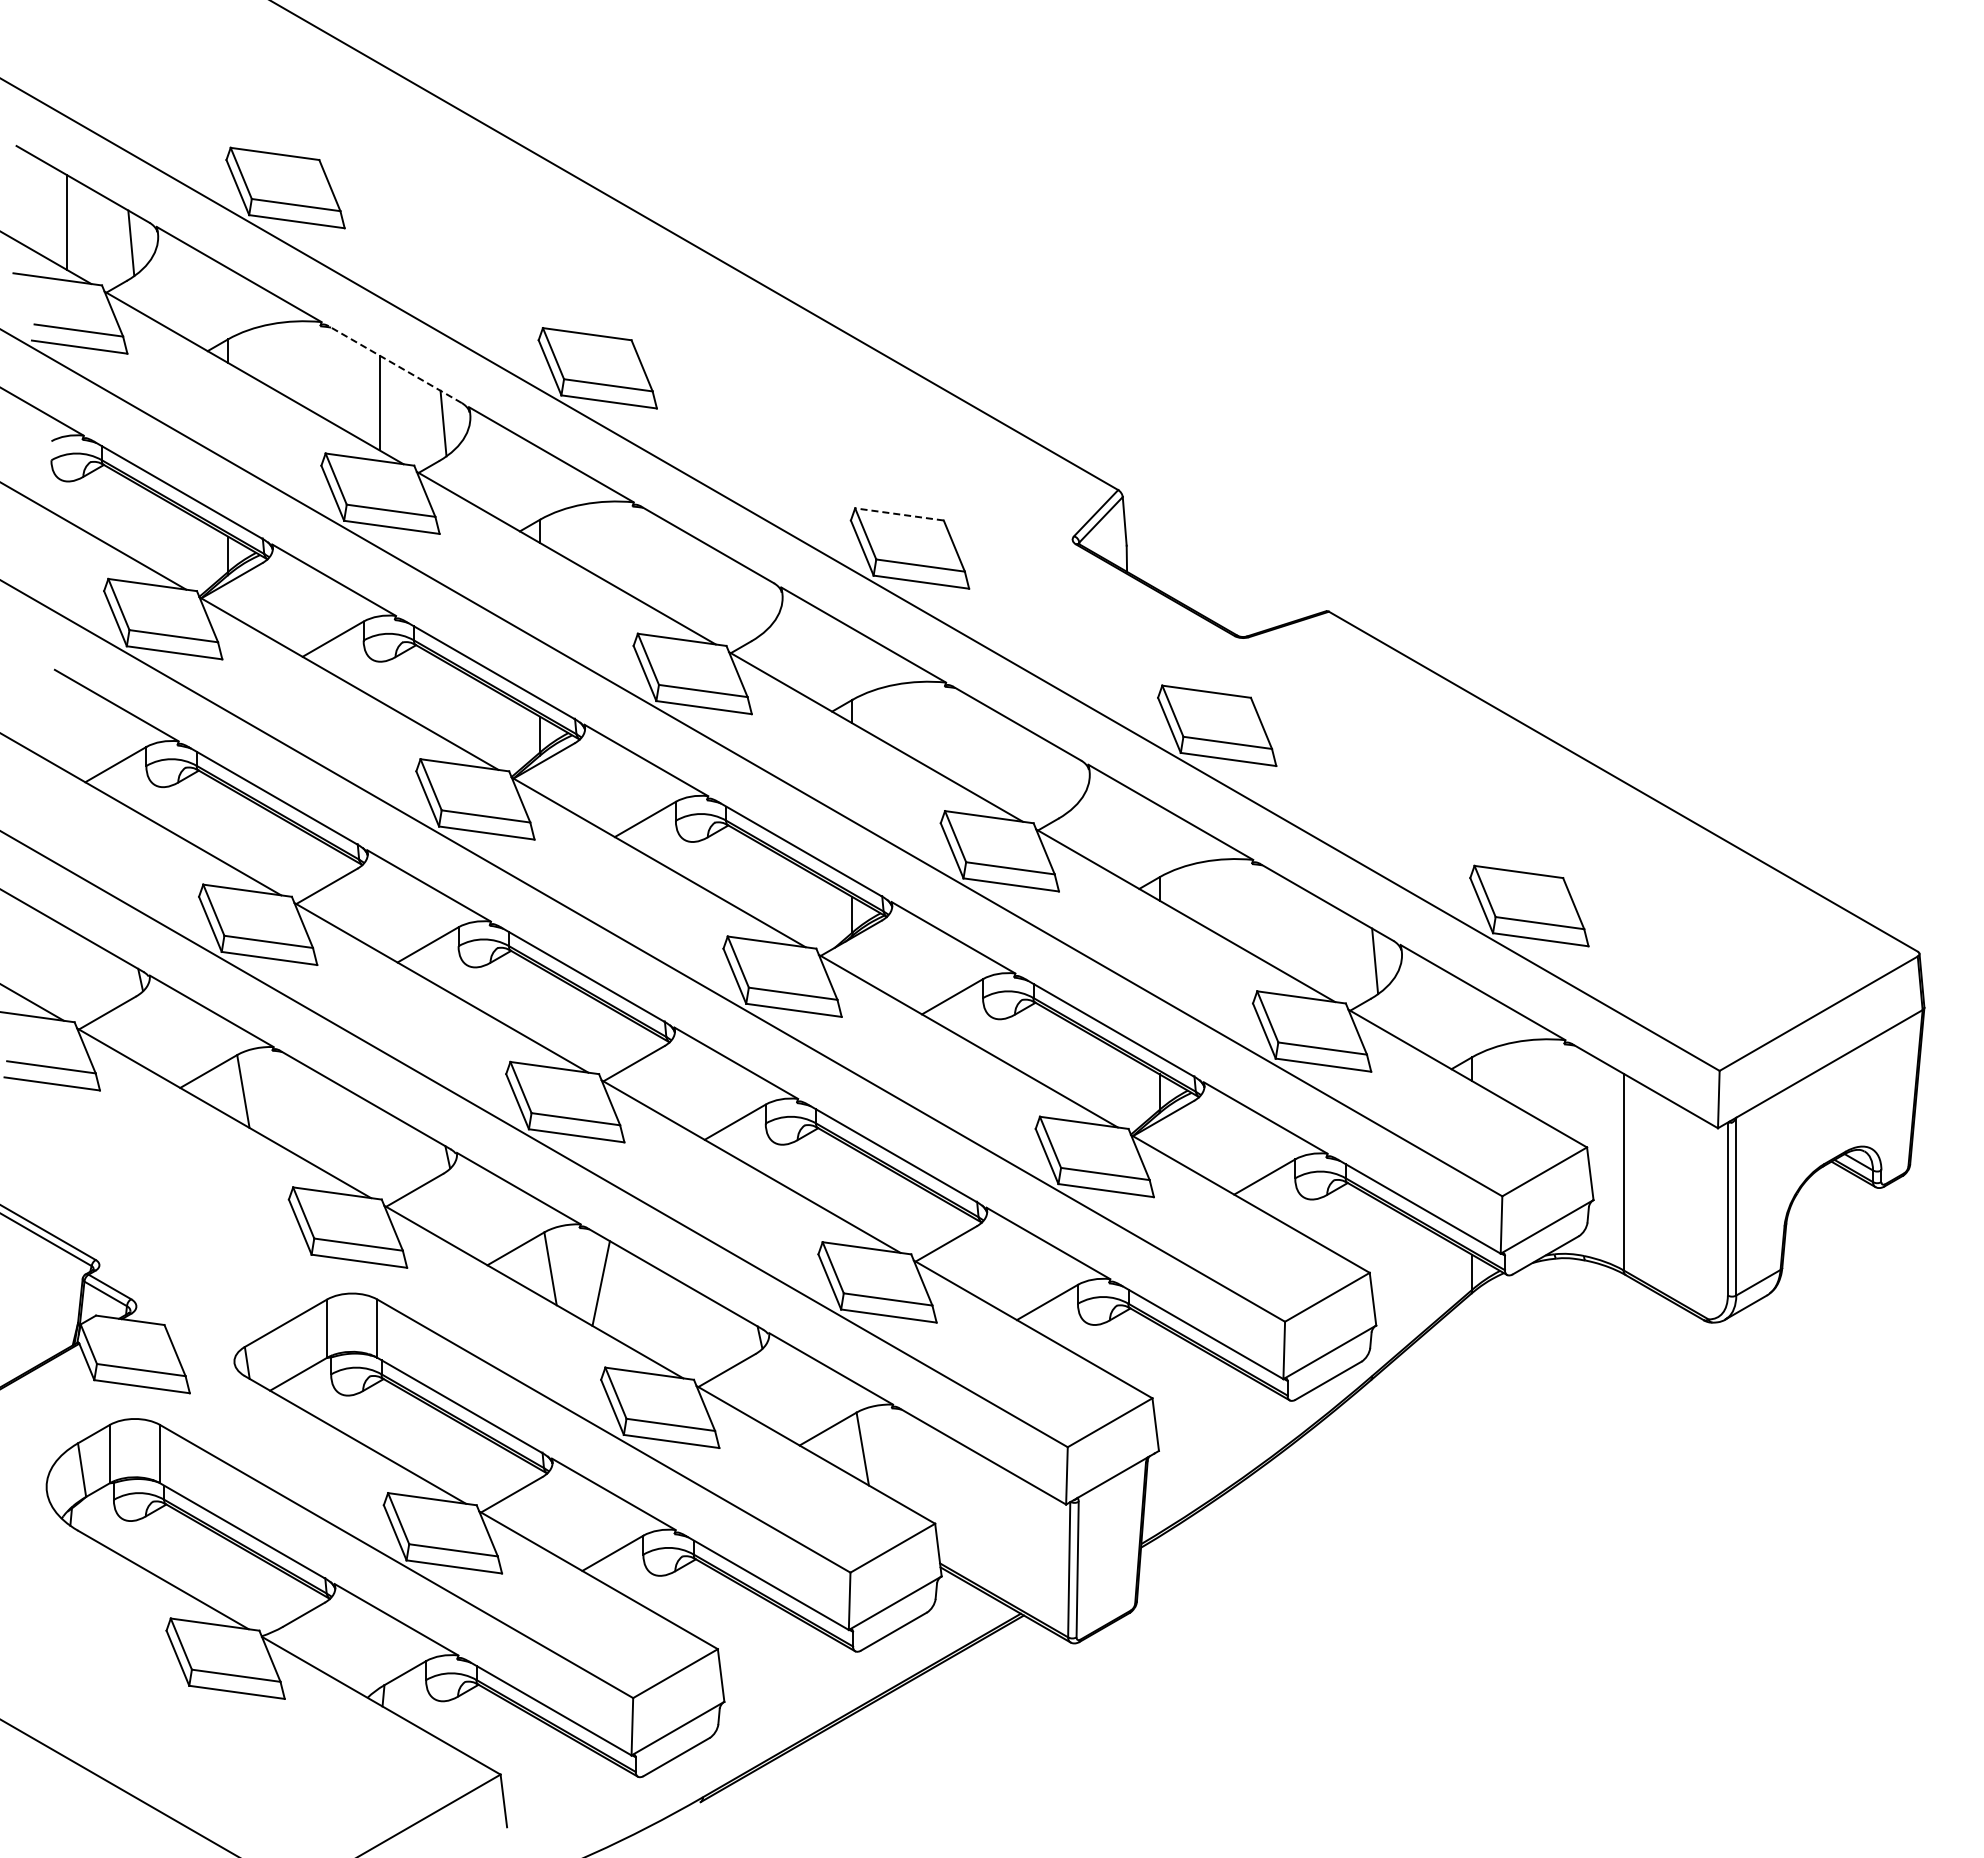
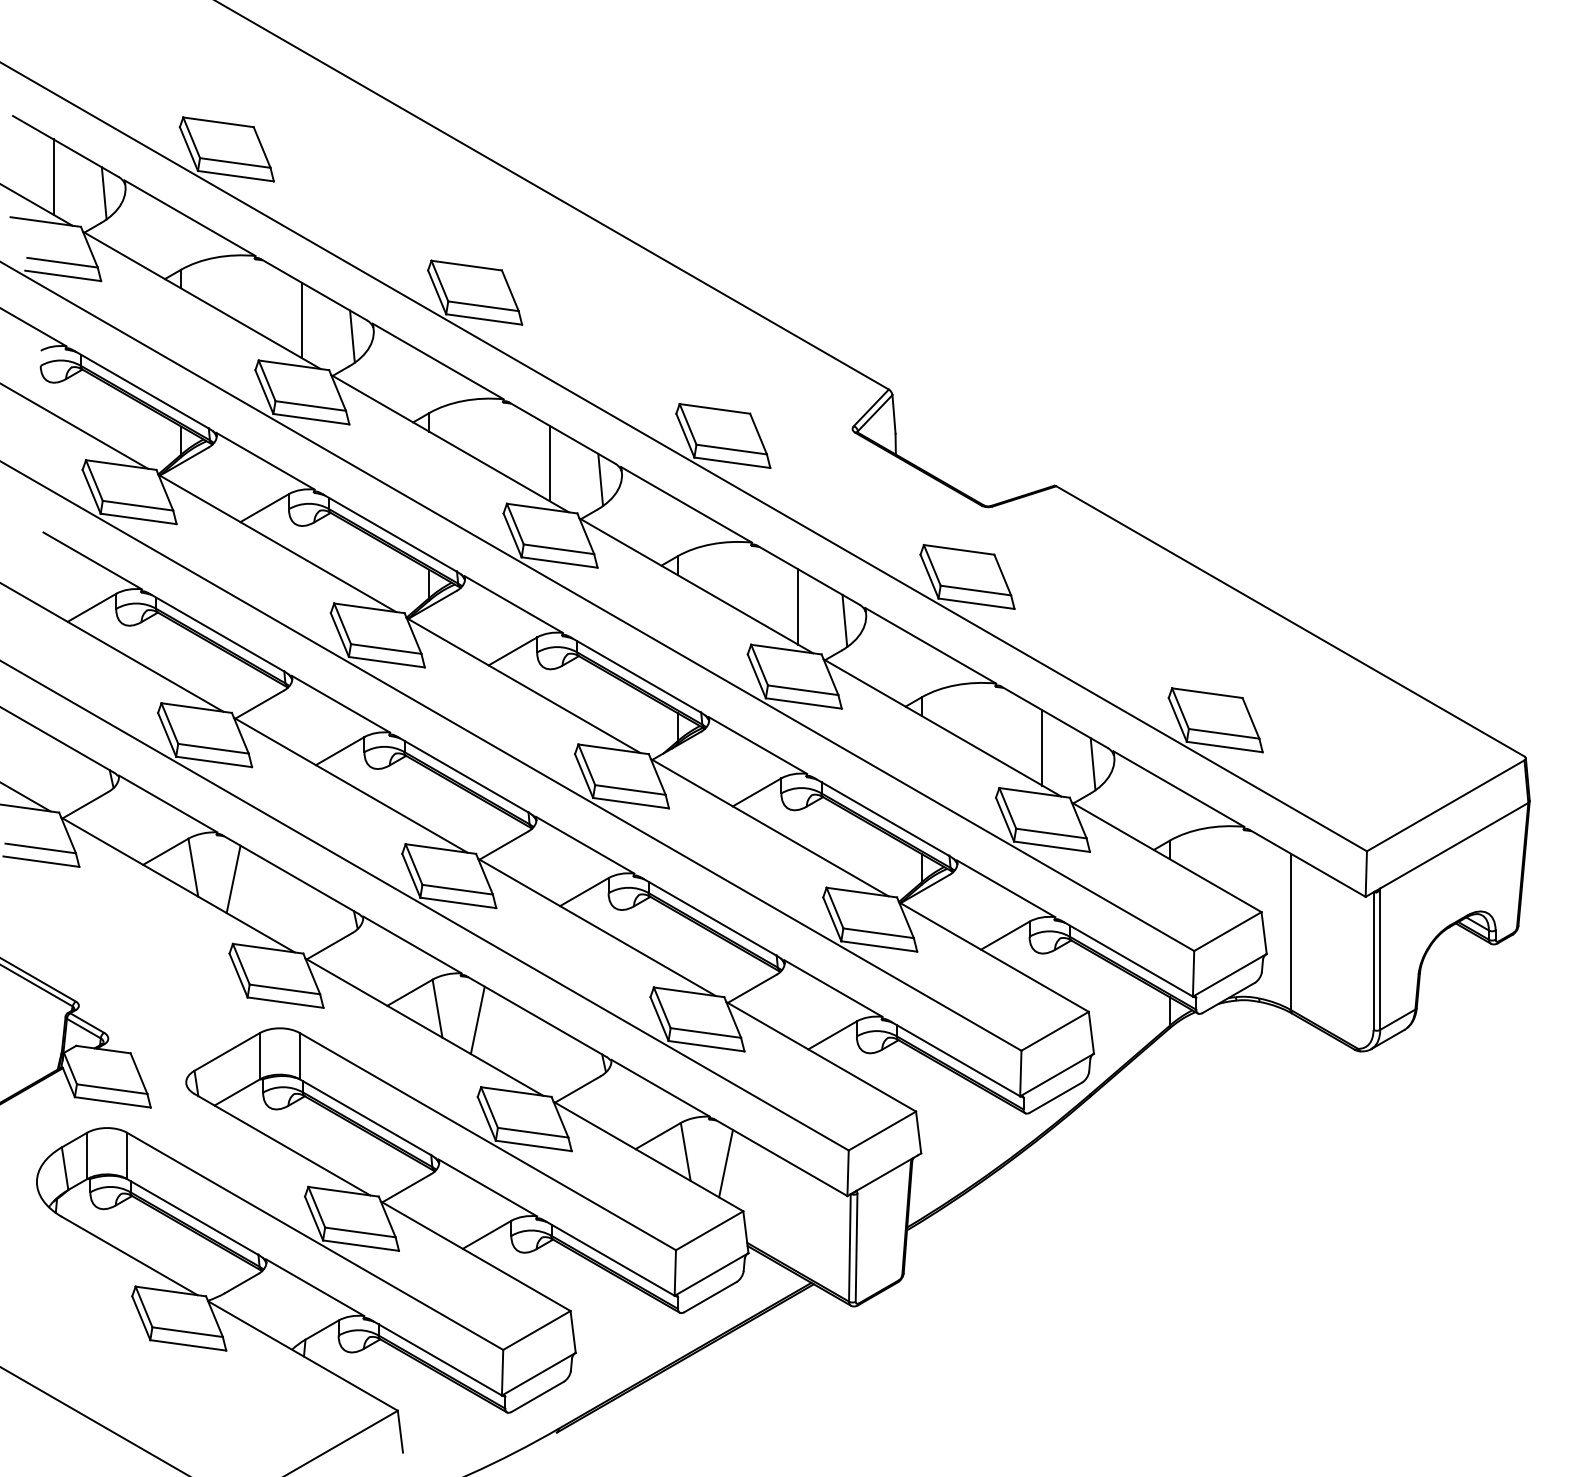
line: (395, 364) -> (314, 289), dashed -> solid
line: (899, 514) -> (714, 408), dashed -> solid
line: (691, 582) -> (549, 463), added
line: (755, 603) -> (600, 479), added
line: (1004, 763) -> (798, 606), added
line: (1062, 780) -> (844, 620), added
line: (1311, 940) -> (1042, 747), added
line: (293, 1105) -> (233, 878), added
line: (913, 1463) -> (726, 1163), added

